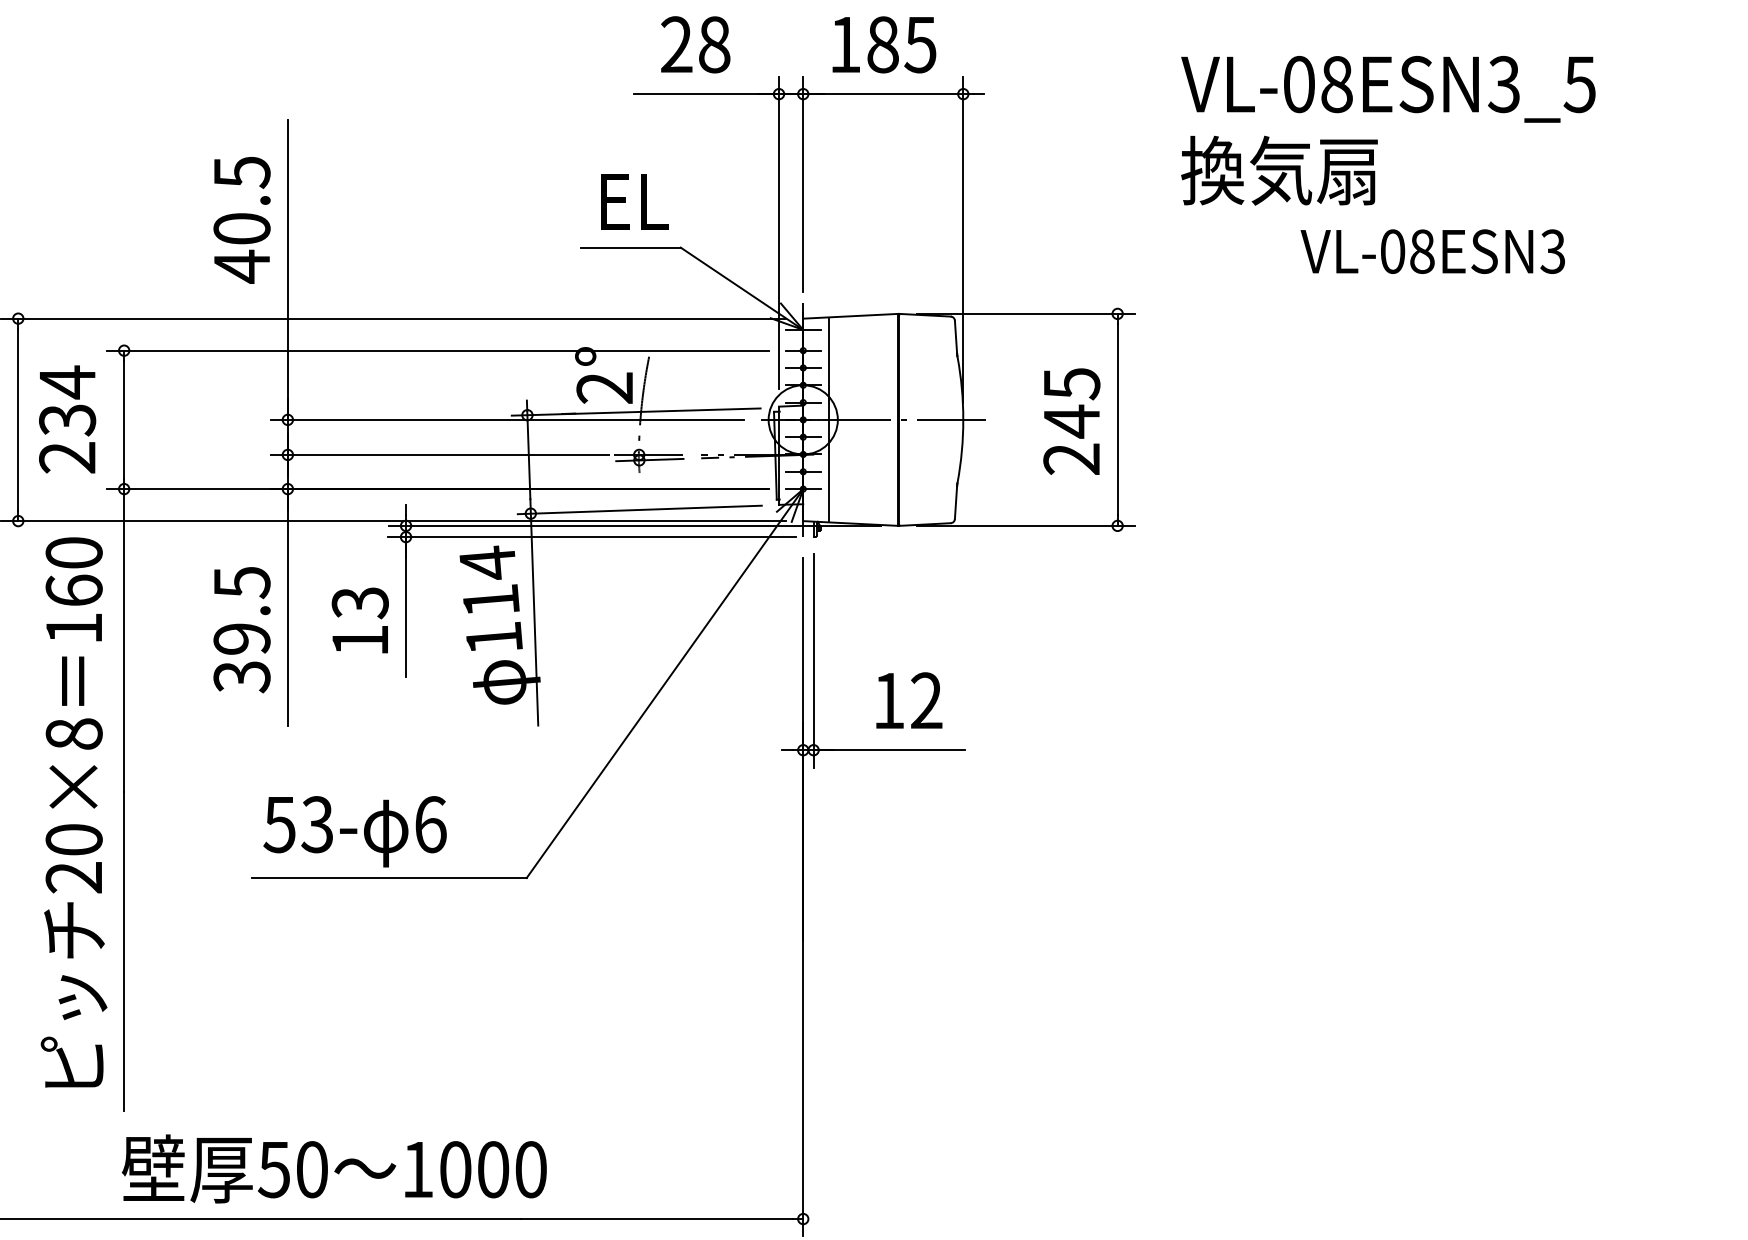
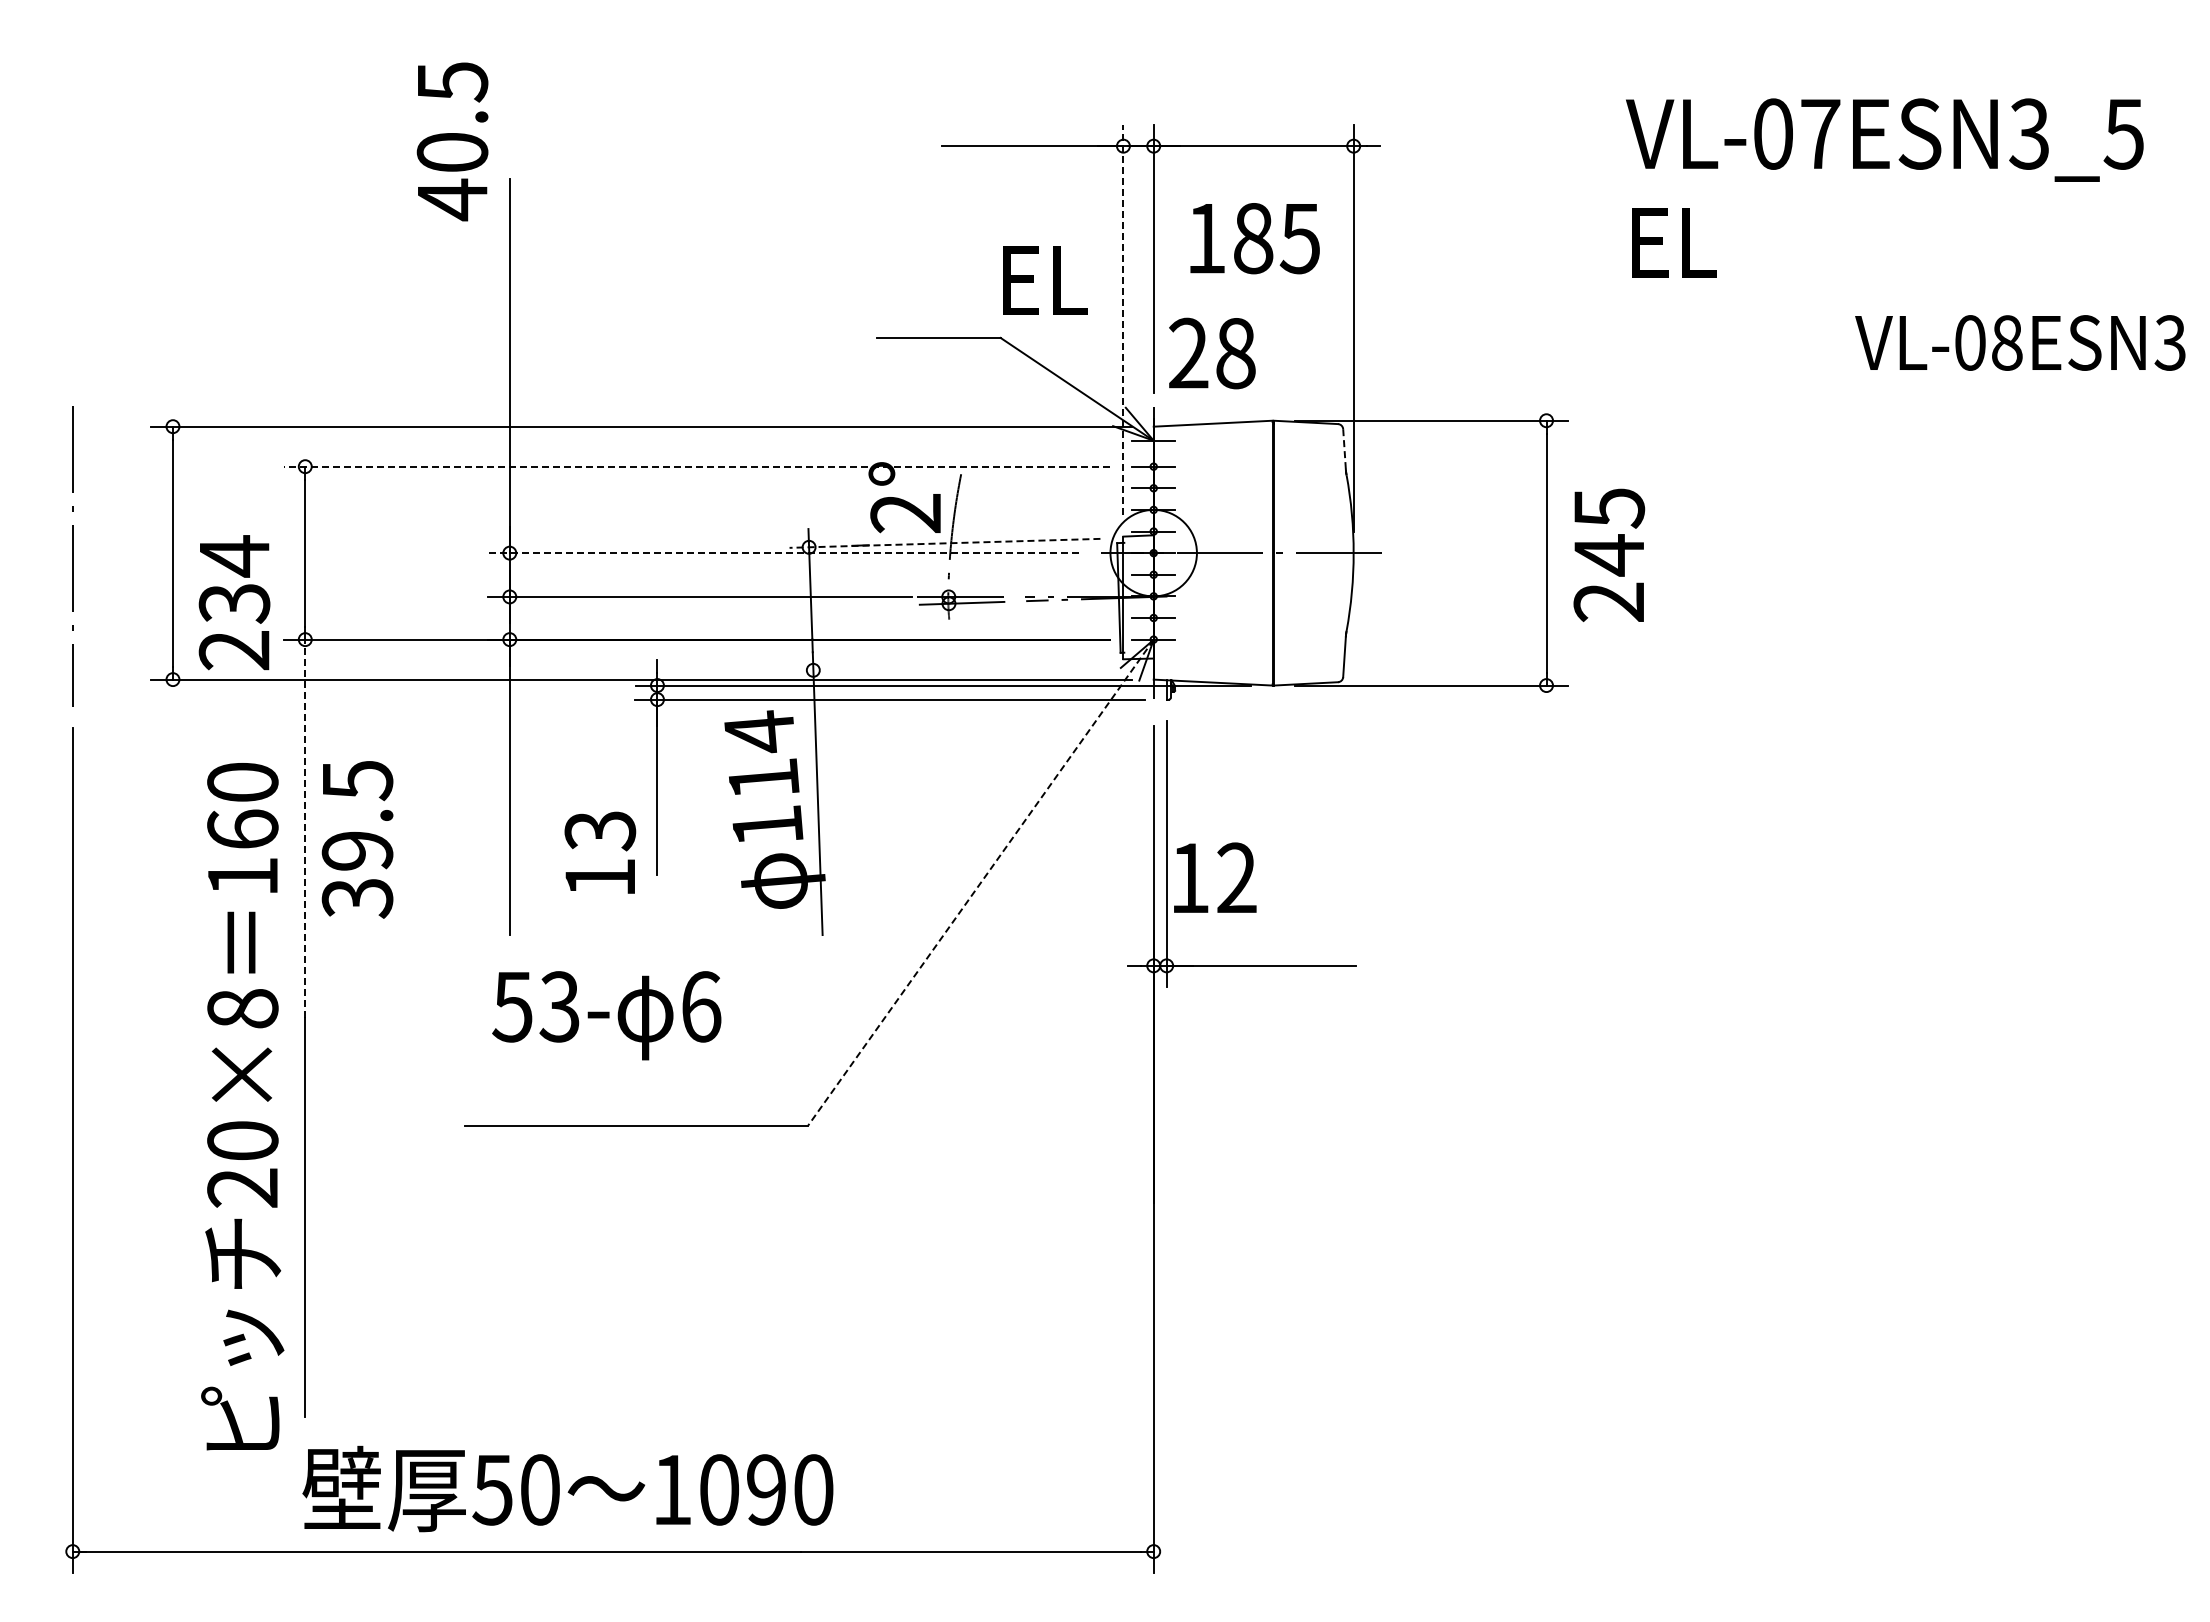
text: (695, 44) -> (1212, 353), moved
text: (883, 44) -> (1254, 238), moved
text: (1336, 84) -> (1820, 133), VL-08ESN3_5 -> VL-07ESN3_5
text: (1279, 170) -> (1748, 241), 換気扇 -> EL
text: (635, 201) -> (1045, 280), moved
text: (242, 220) -> (452, 141), moved
line: (779, 232) -> (1123, 319), solid -> dashed
text: (1432, 251) -> (2020, 342), moved
line: (955, 336) -> (1344, 449), solid -> dashed
line: (437, 350) -> (696, 466), solid -> dashed
line: (635, 412) -> (944, 543), solid -> dashed
text: (67, 419) -> (234, 602), moved
line: (506, 420) -> (783, 553), solid -> dashed
line: (829, 420) -> (1186, 554), removed
text: (1072, 420) -> (1609, 554), moved
line: (639, 509) -> (949, 665), removed
text: (360, 620) -> (600, 852), moved
text: (242, 629) -> (357, 839), moved
line: (124, 640) -> (305, 828), solid -> dashed
line: (664, 683) -> (980, 882), solid -> dashed
text: (909, 700) -> (1215, 877), moved
text: (73, 812) -> (242, 1106), moved
text: (354, 831) -> (606, 1015), moved
text: (493, 1169) -> (766, 1489), 1000 -> 1090

